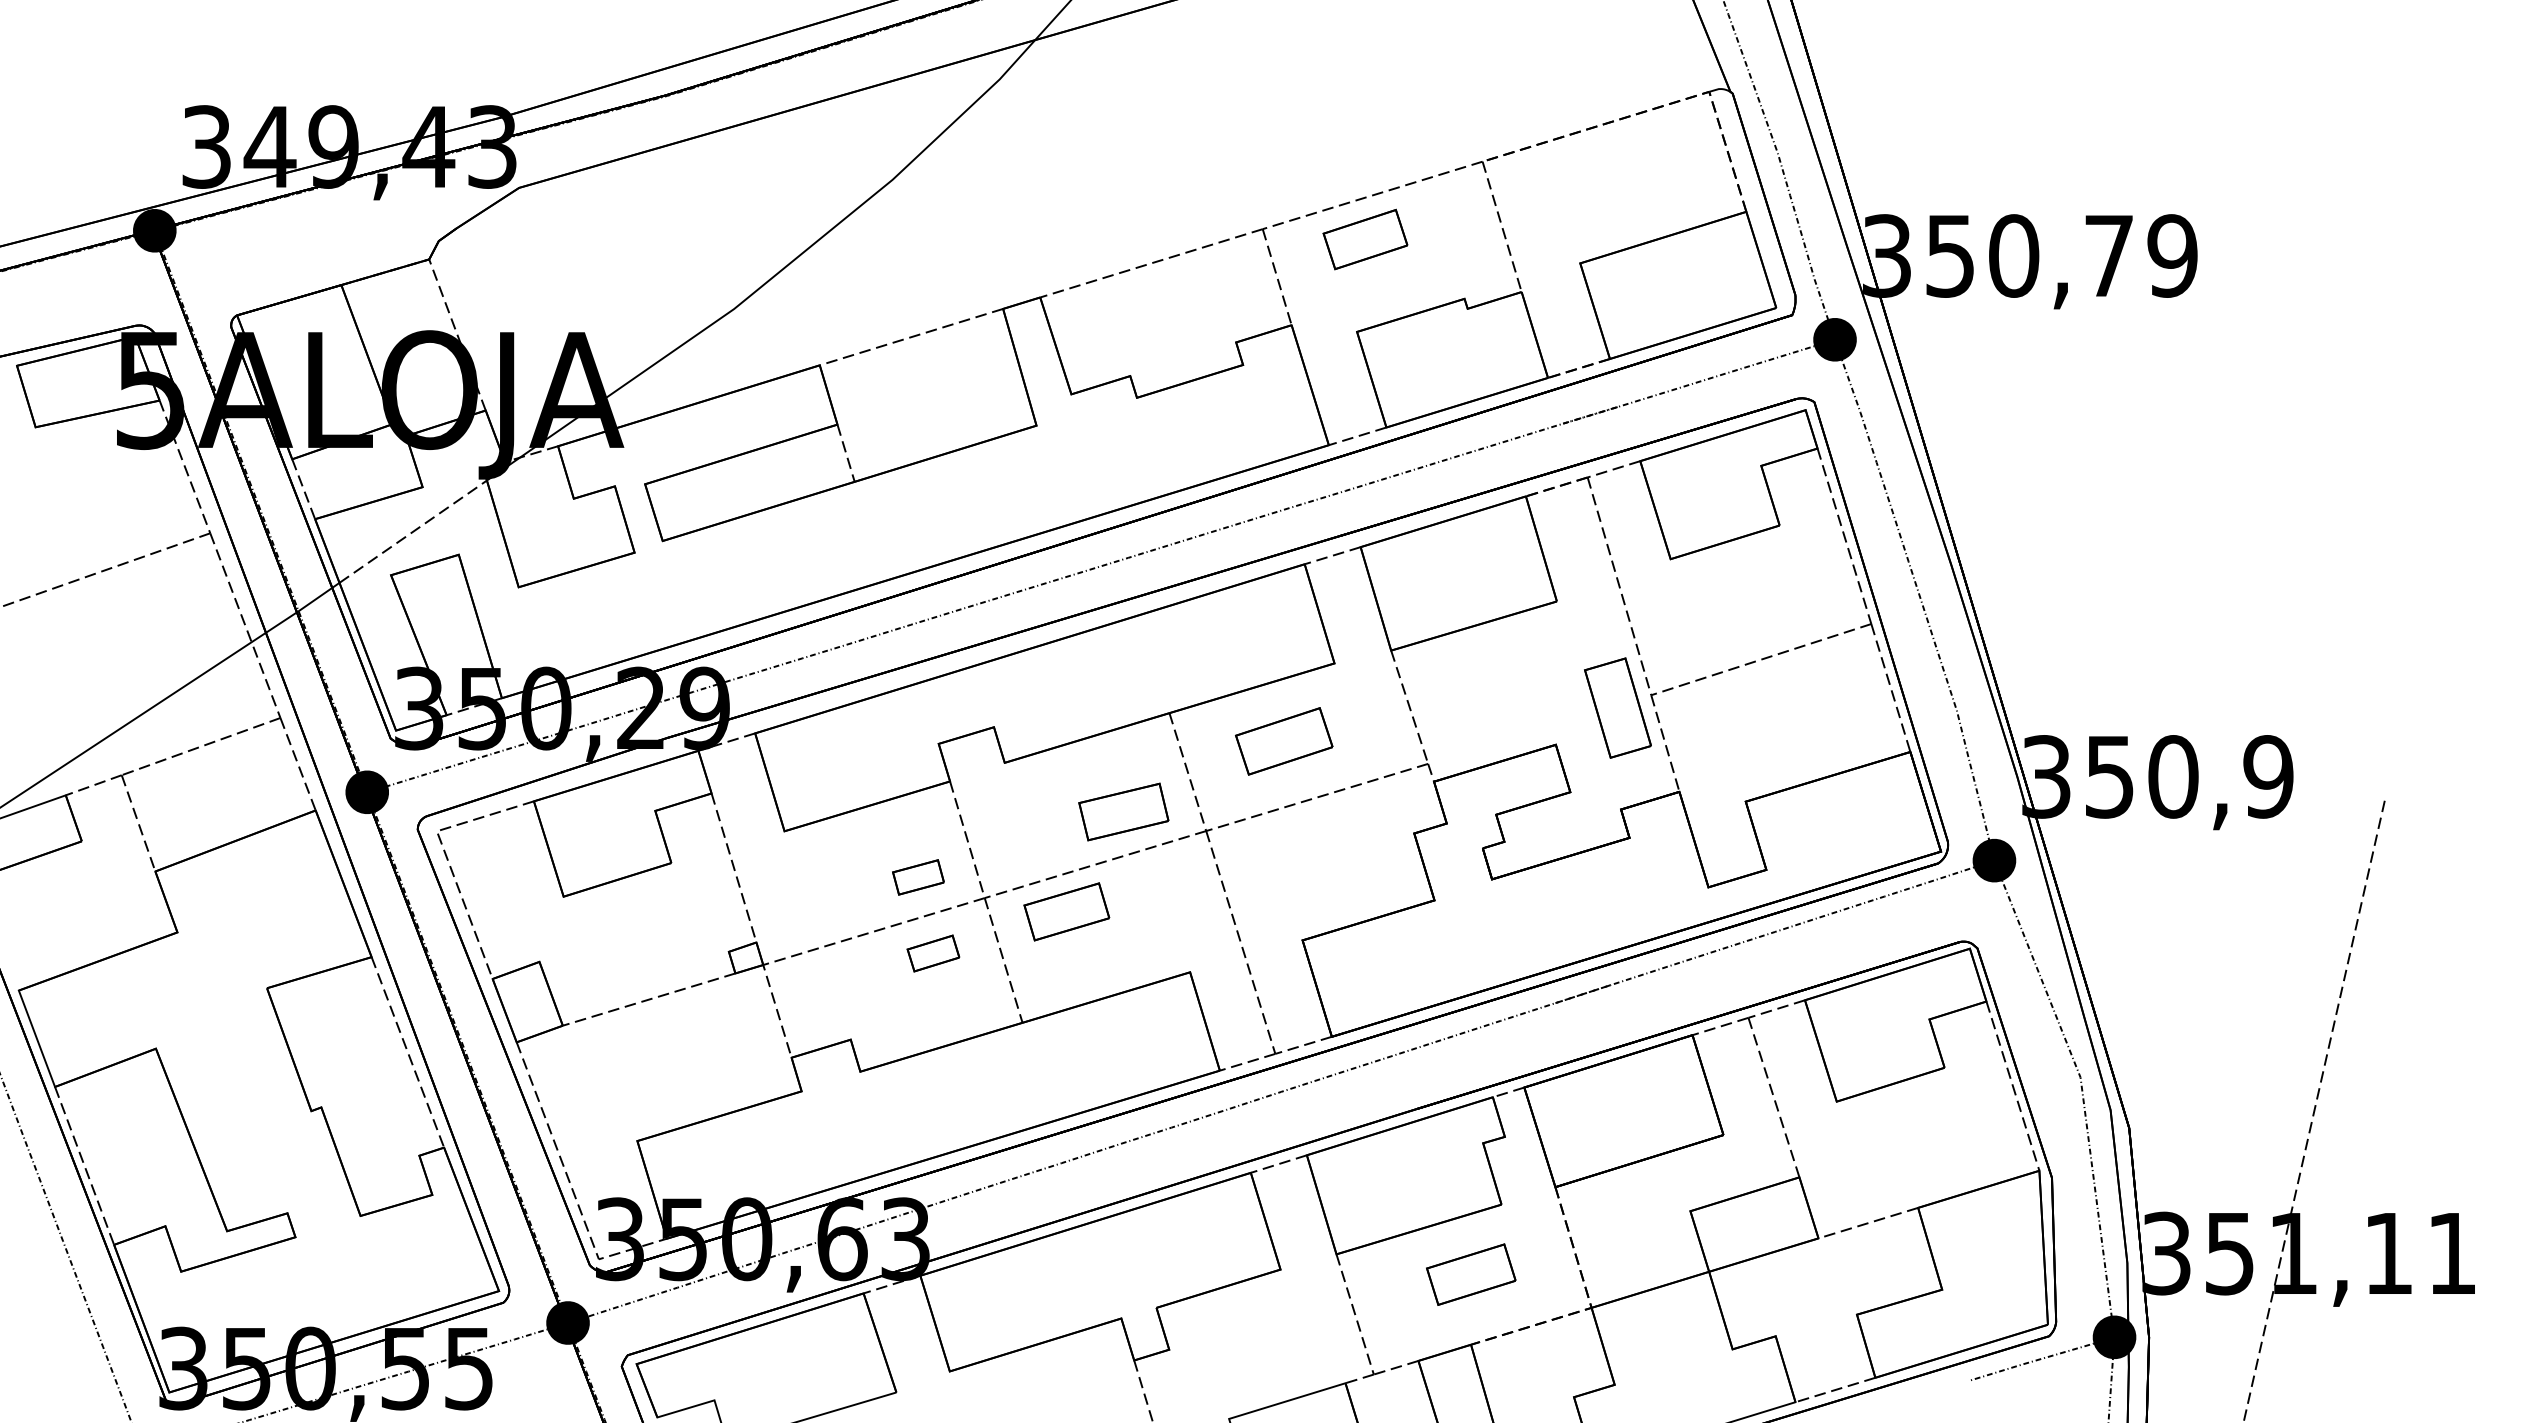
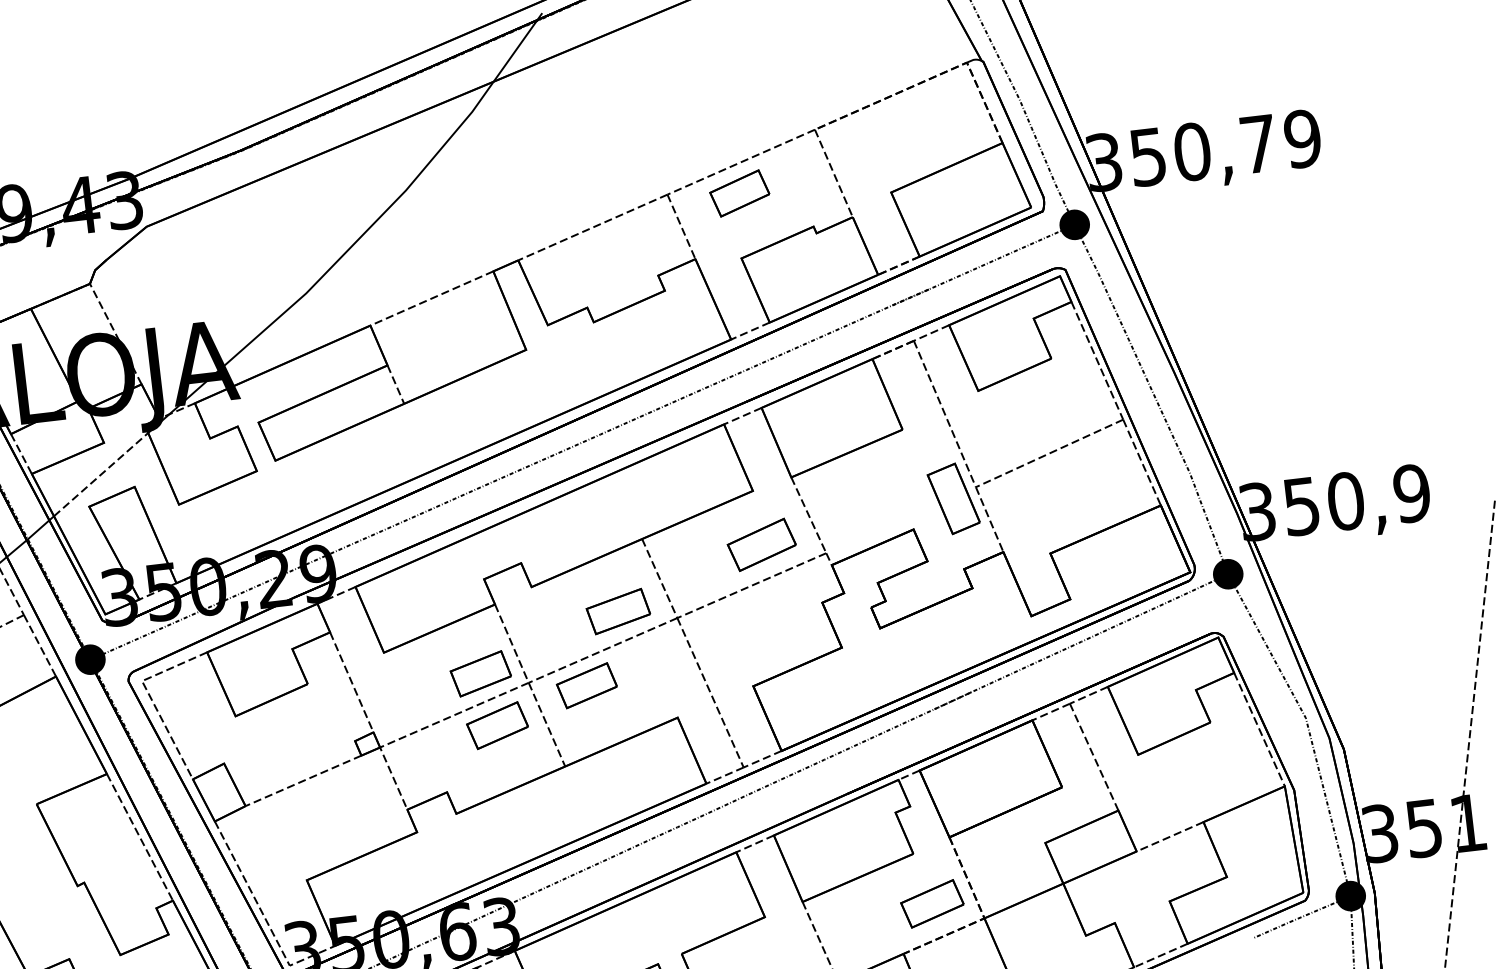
part: (1284, 741) -> (762, 544), moved
part: (918, 877) -> (480, 673), size x1.67
part: (933, 953) -> (497, 725), size x1.67
part: (1471, 1274) -> (932, 903), moved

